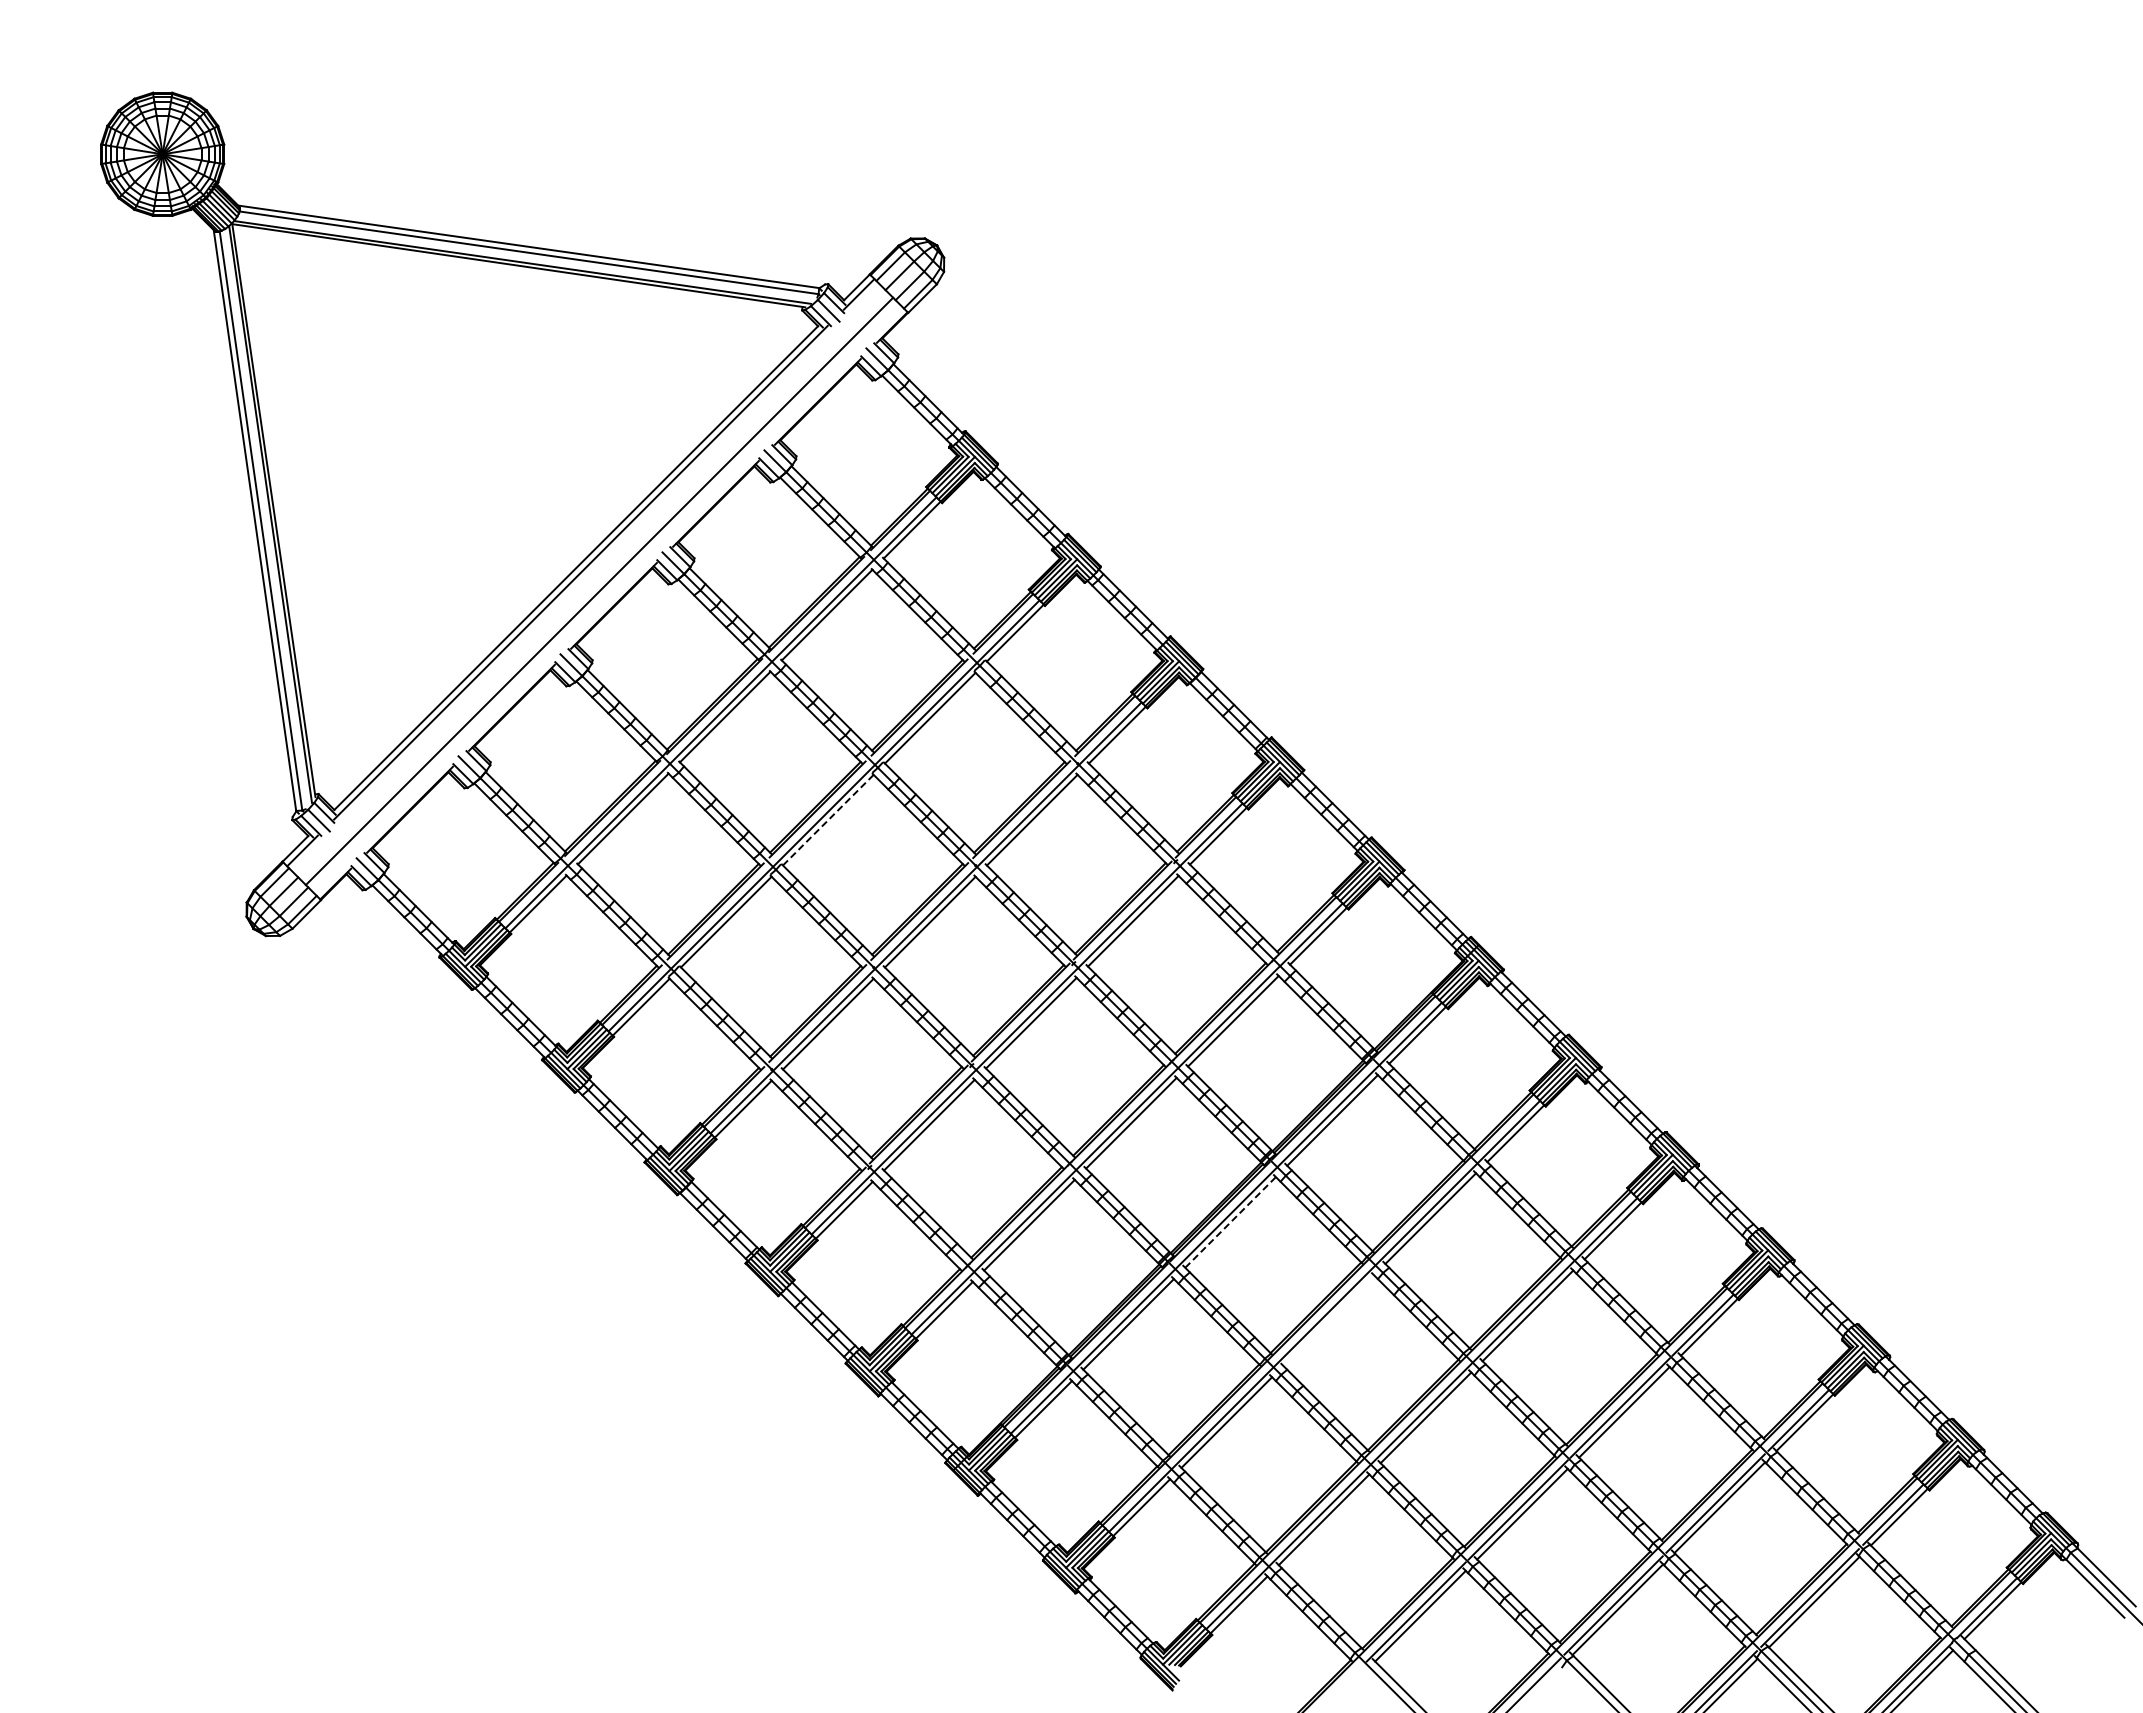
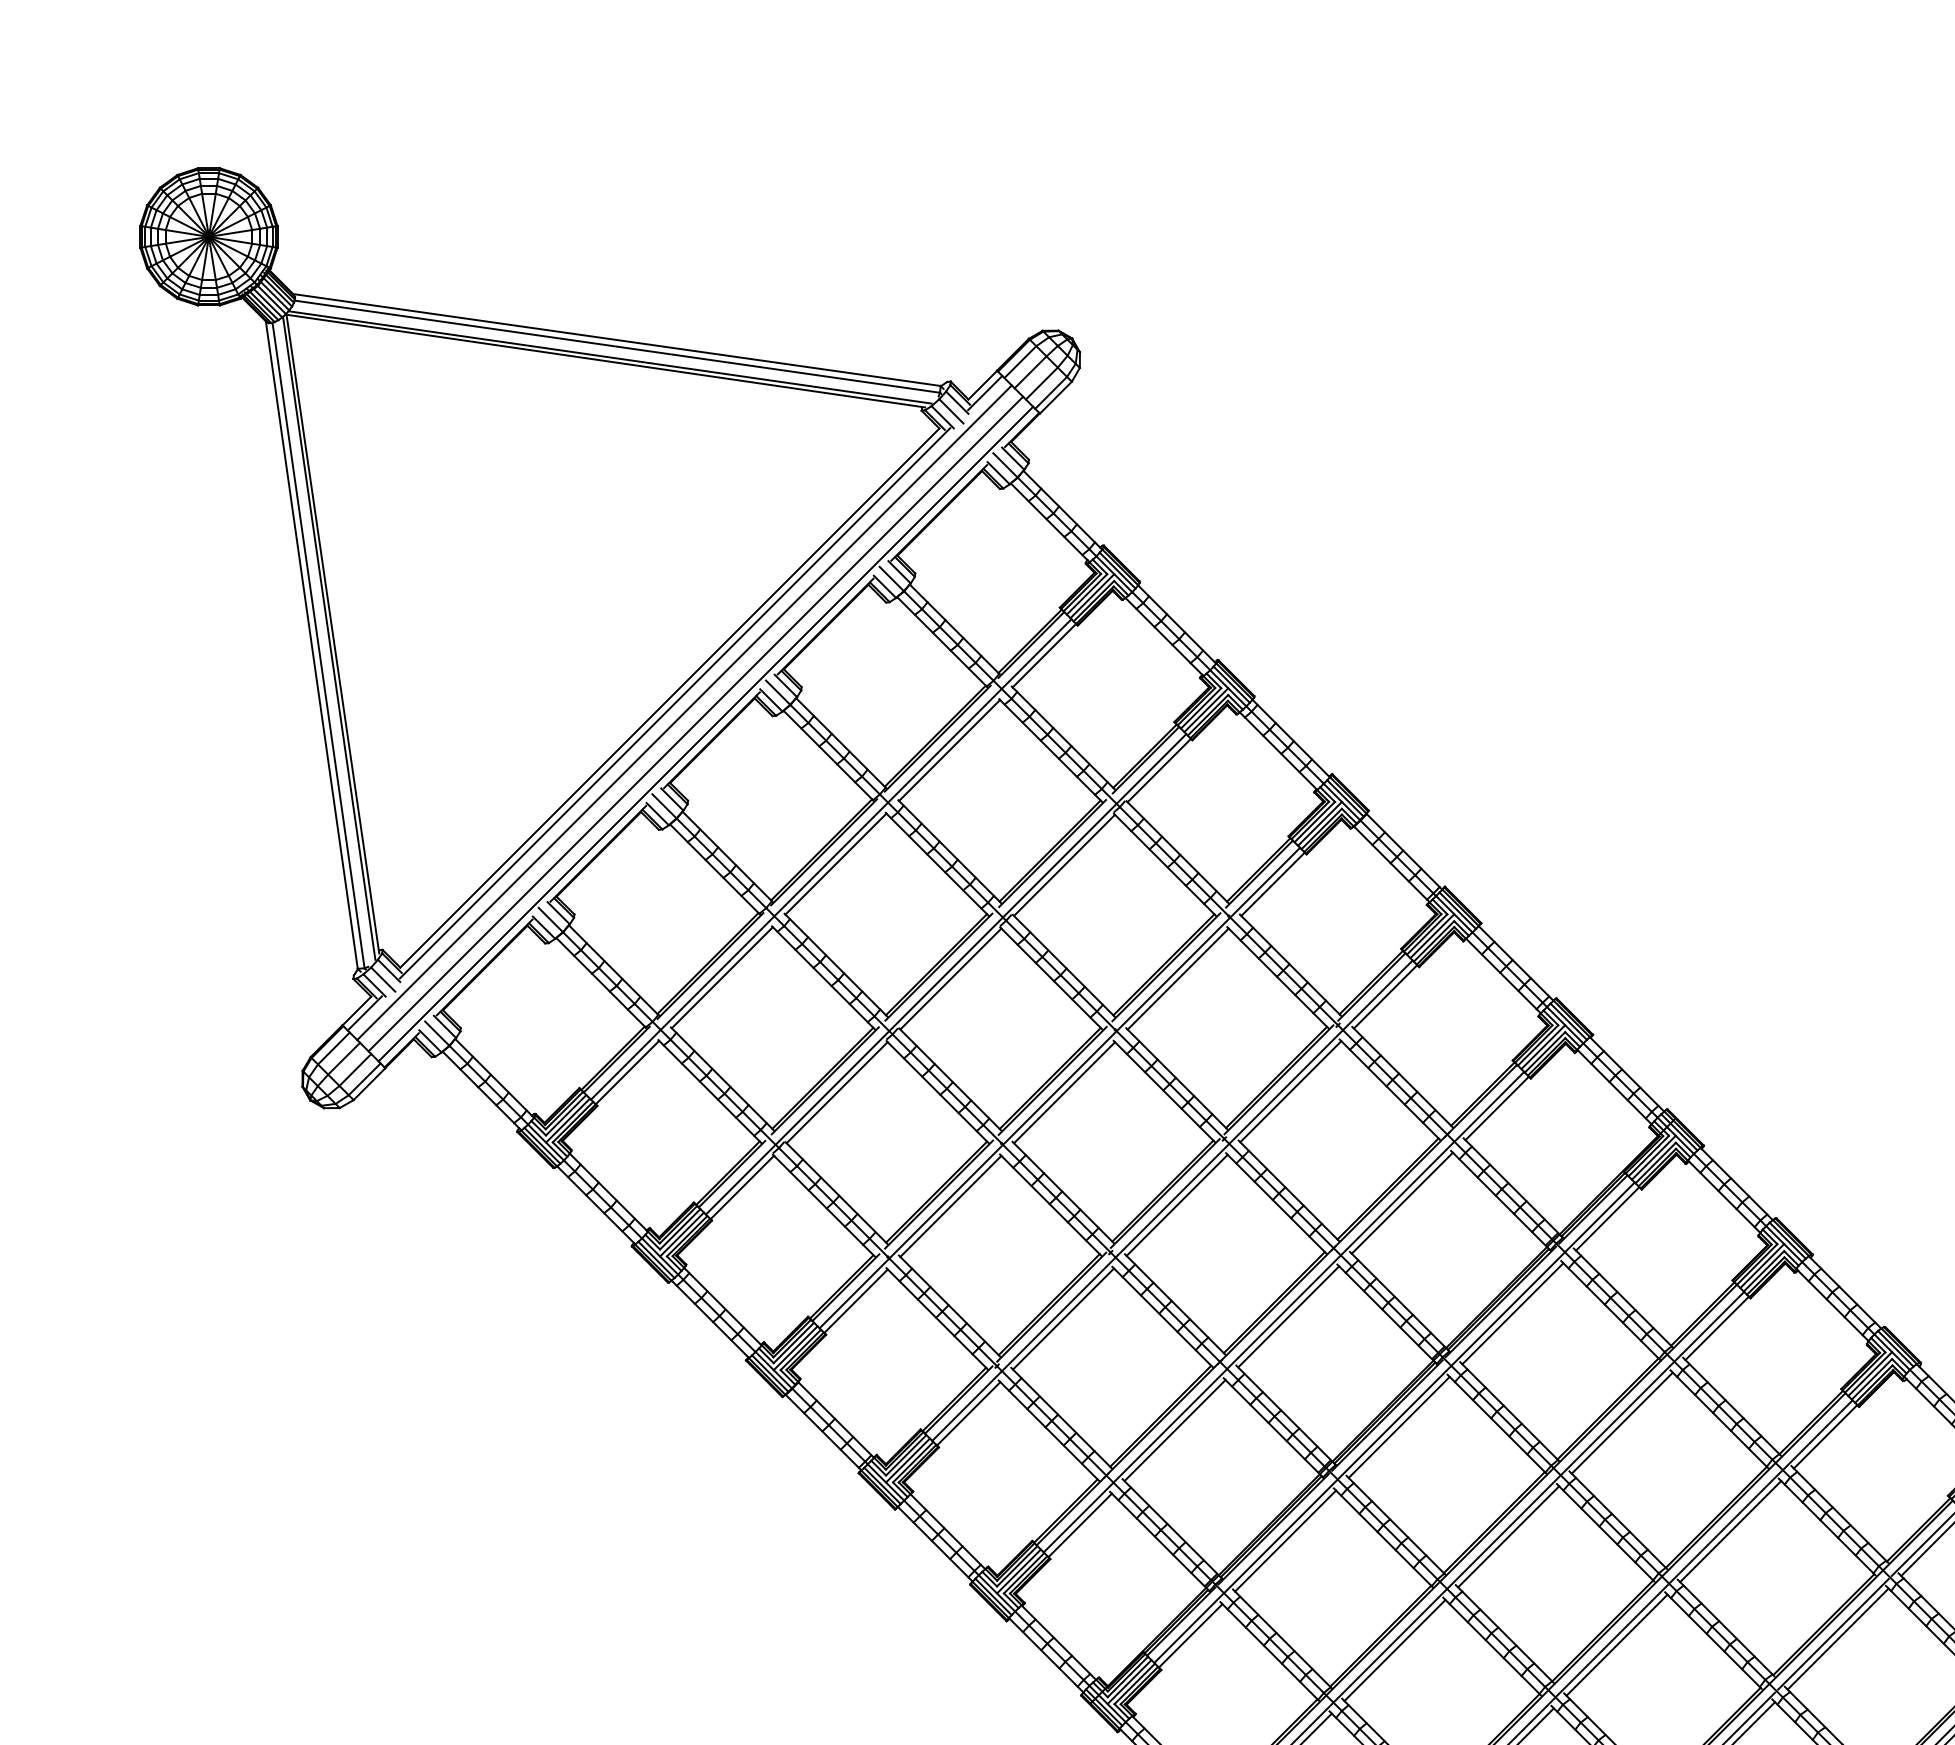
line: (589, 580) -> (684, 711), added
line: (608, 600) -> (705, 734), added
line: (828, 819) -> (951, 978), dashed -> solid
line: (1230, 1222) -> (1399, 1427), dashed -> solid
line: (1328, 1320) -> (1508, 1536), added

